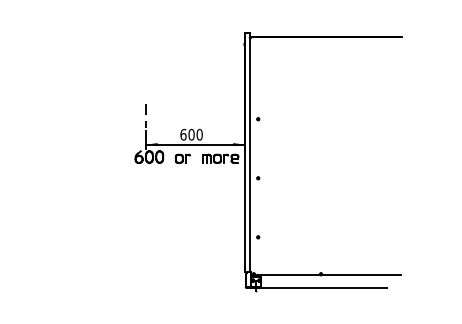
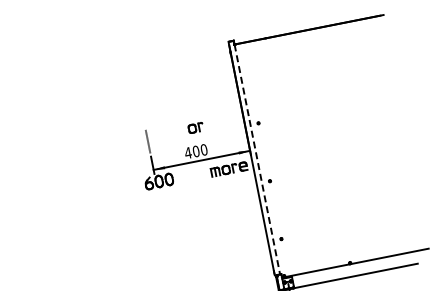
text: (183, 134) -> (188, 152), 600 -> 400
line: (250, 155) -> (257, 160), solid -> dashed
part: (182, 158) -> (195, 127), moved

